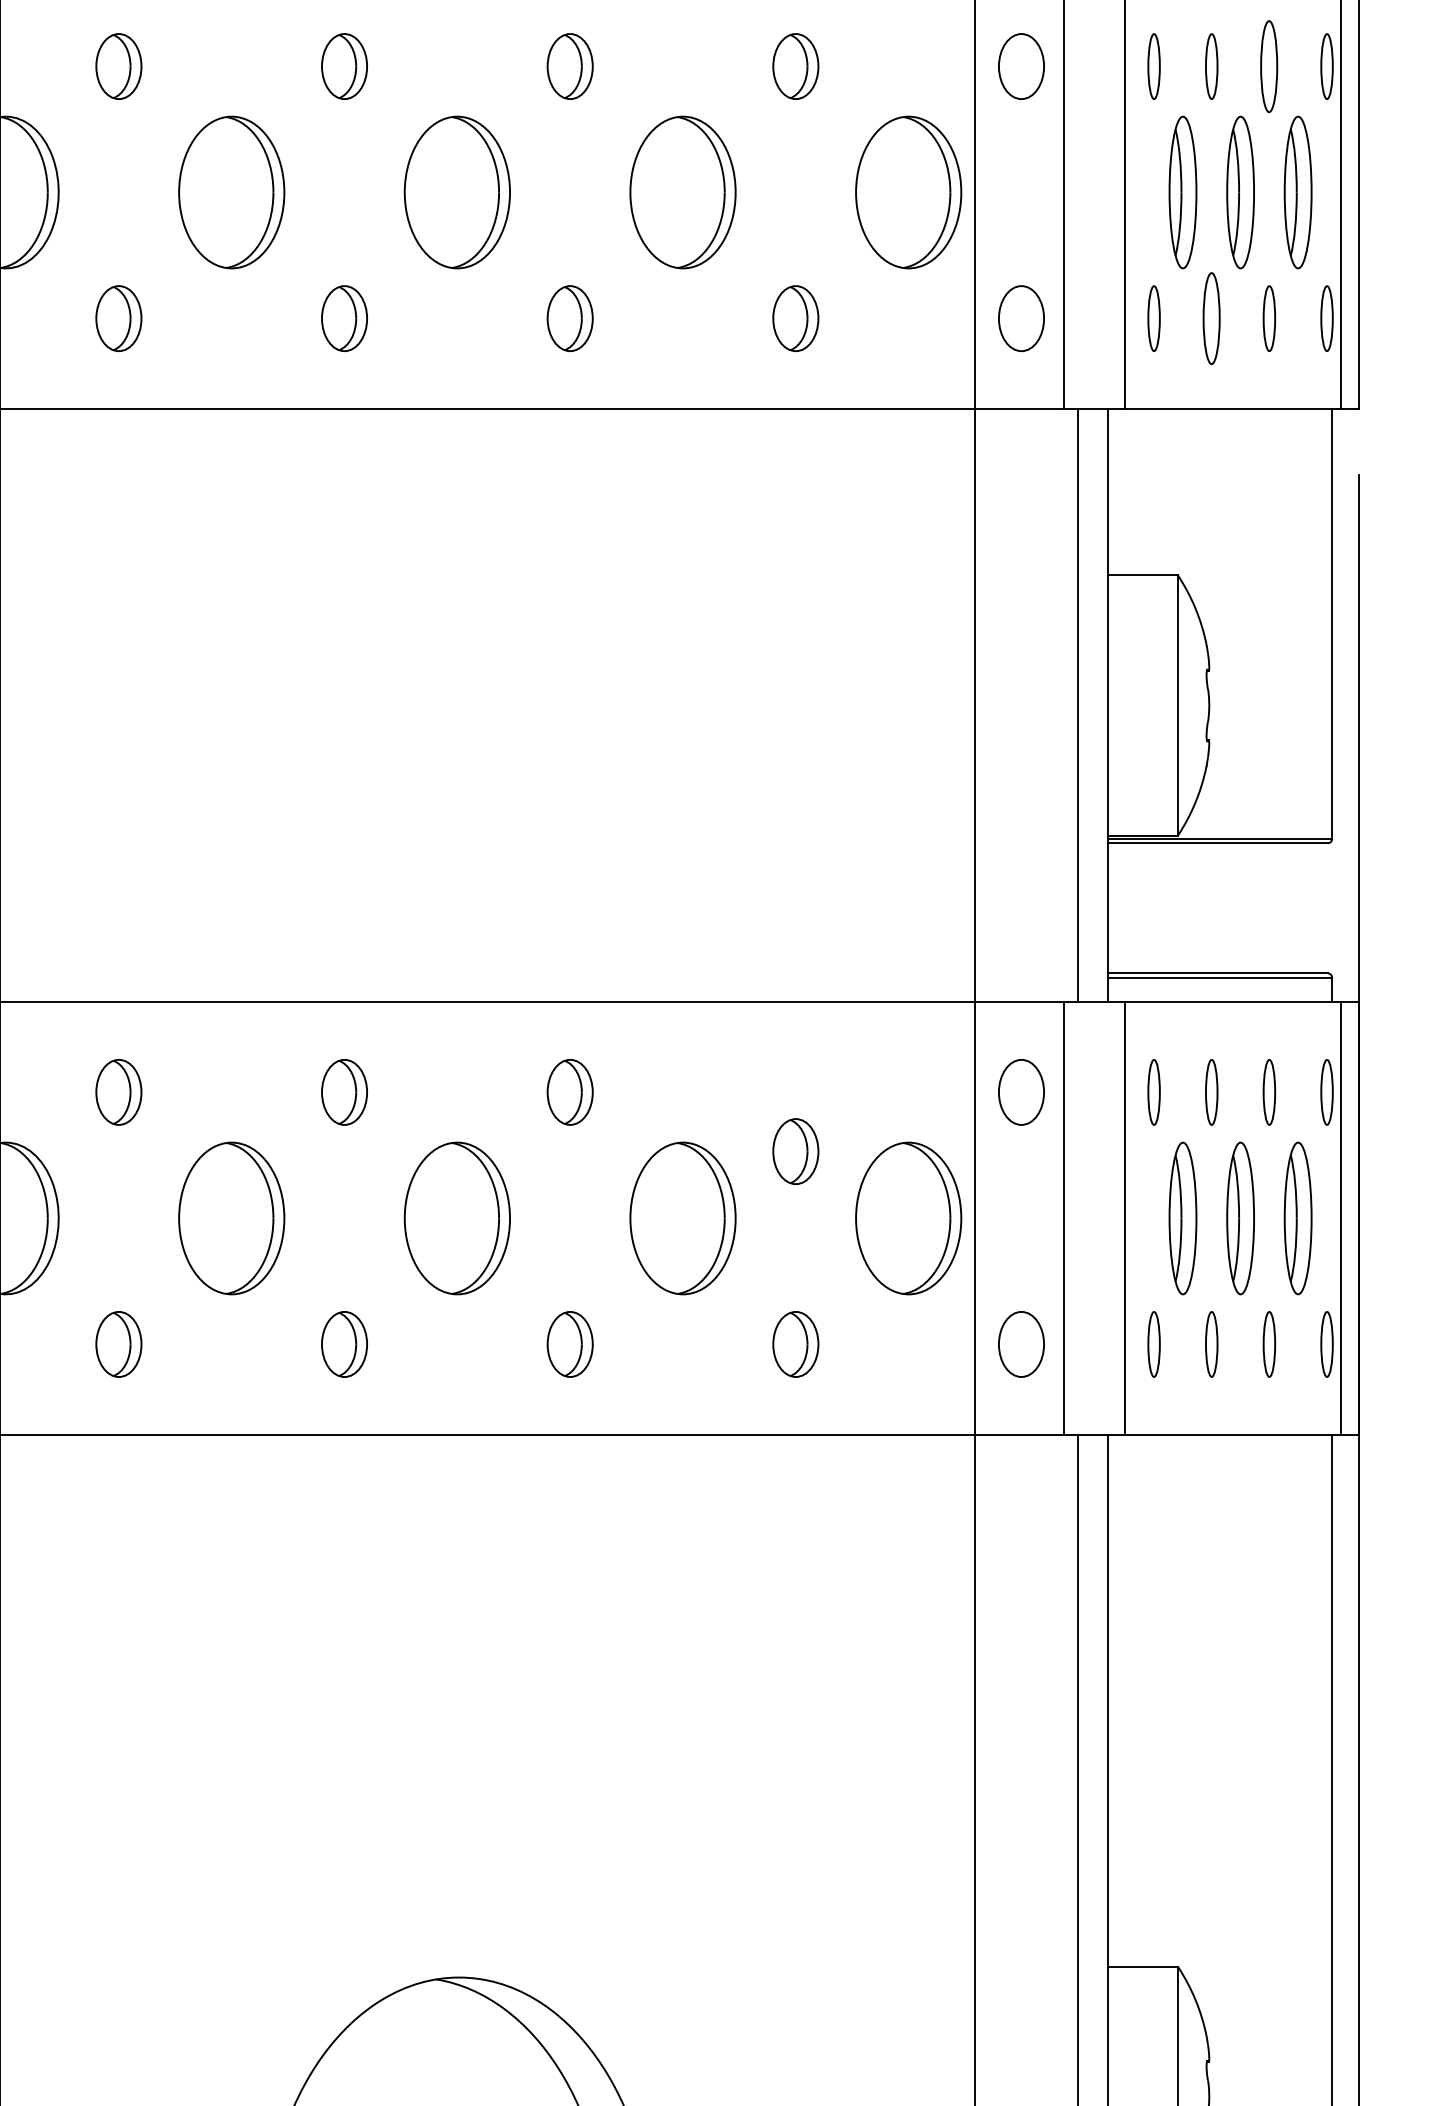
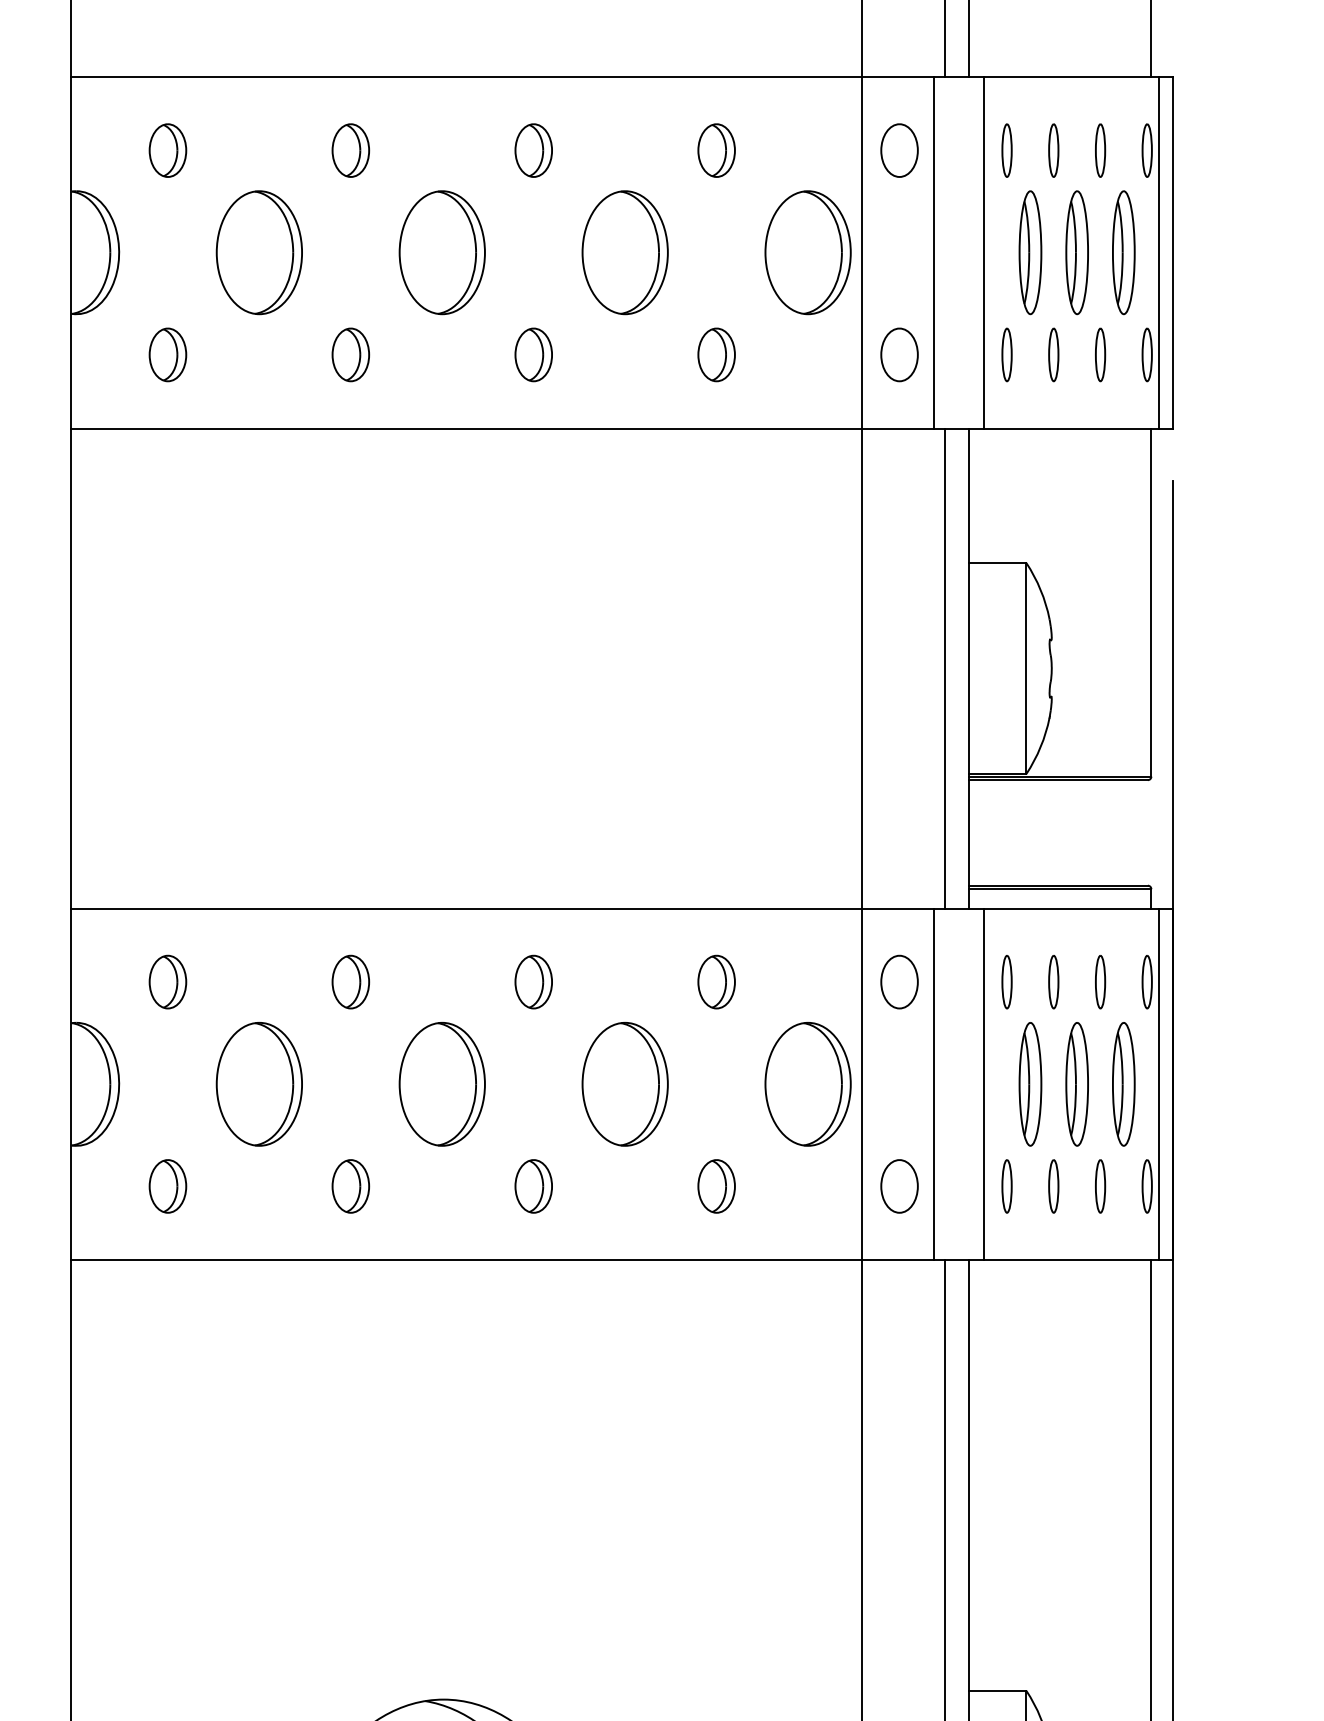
part: (1269, 66) -> (1100, 150), size x0.71
part: (1211, 318) -> (1053, 354), size x0.71
part: (795, 1150) -> (716, 981), moved

